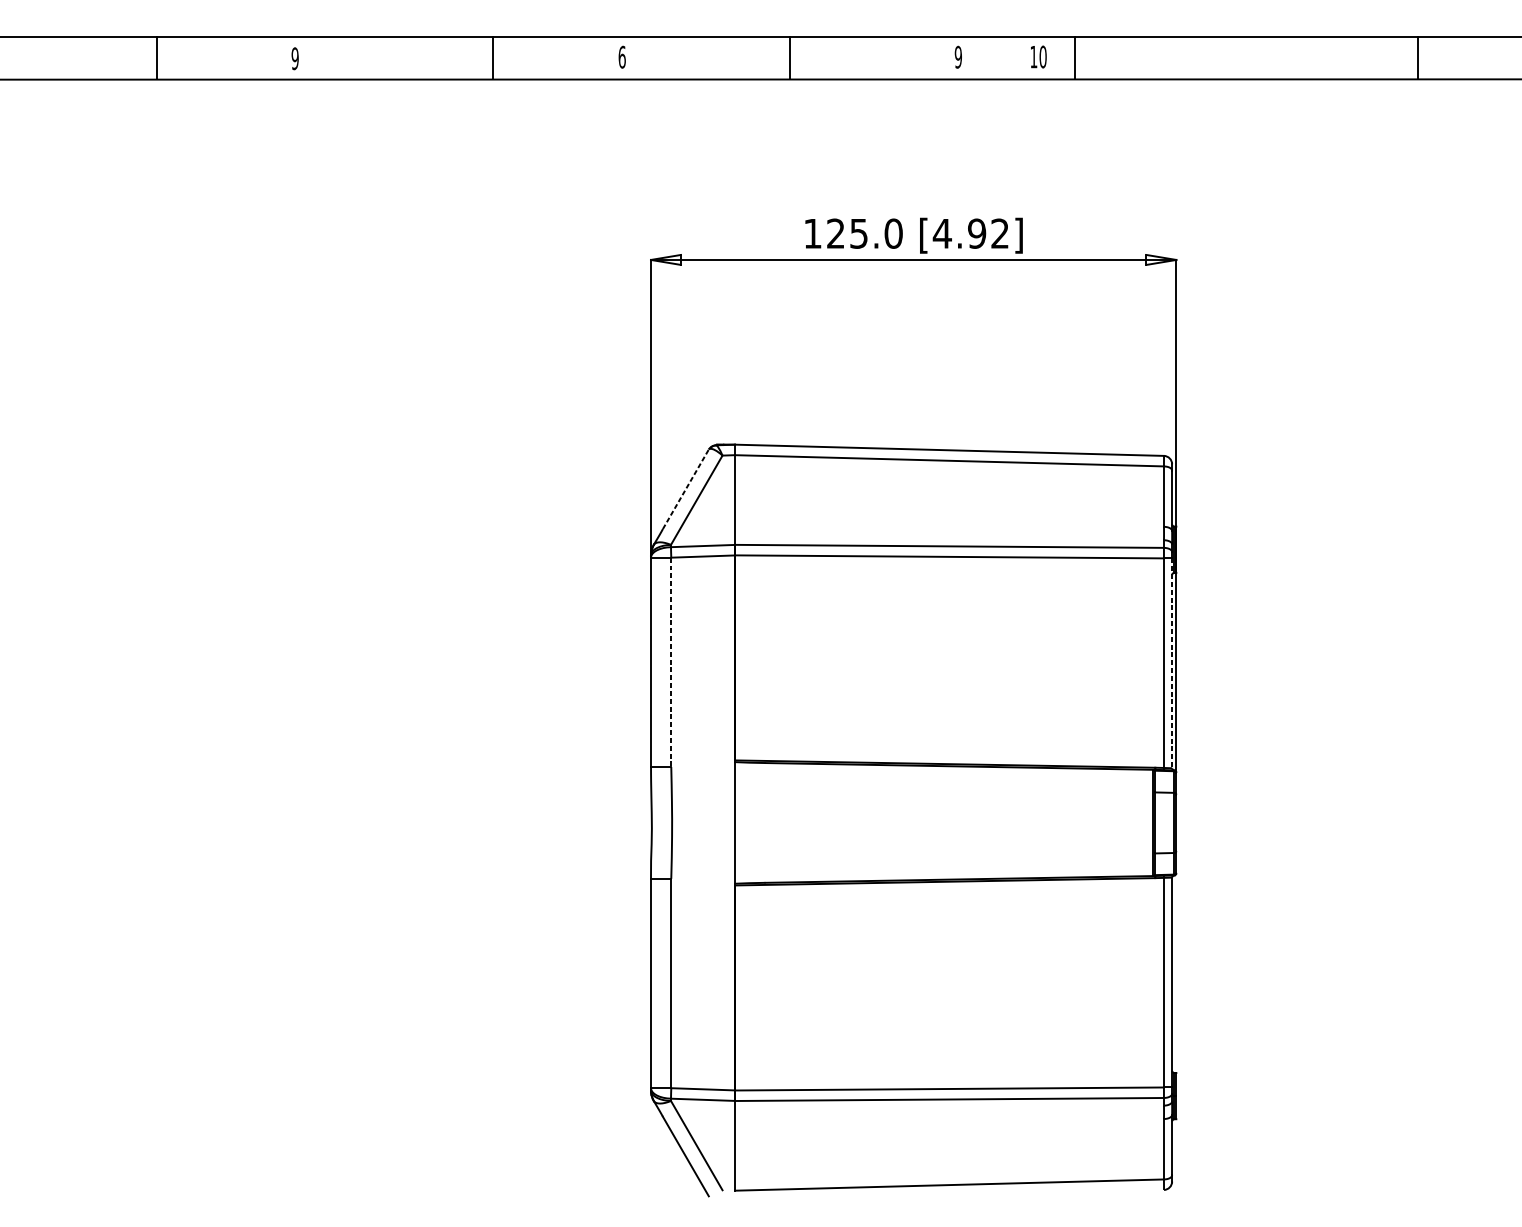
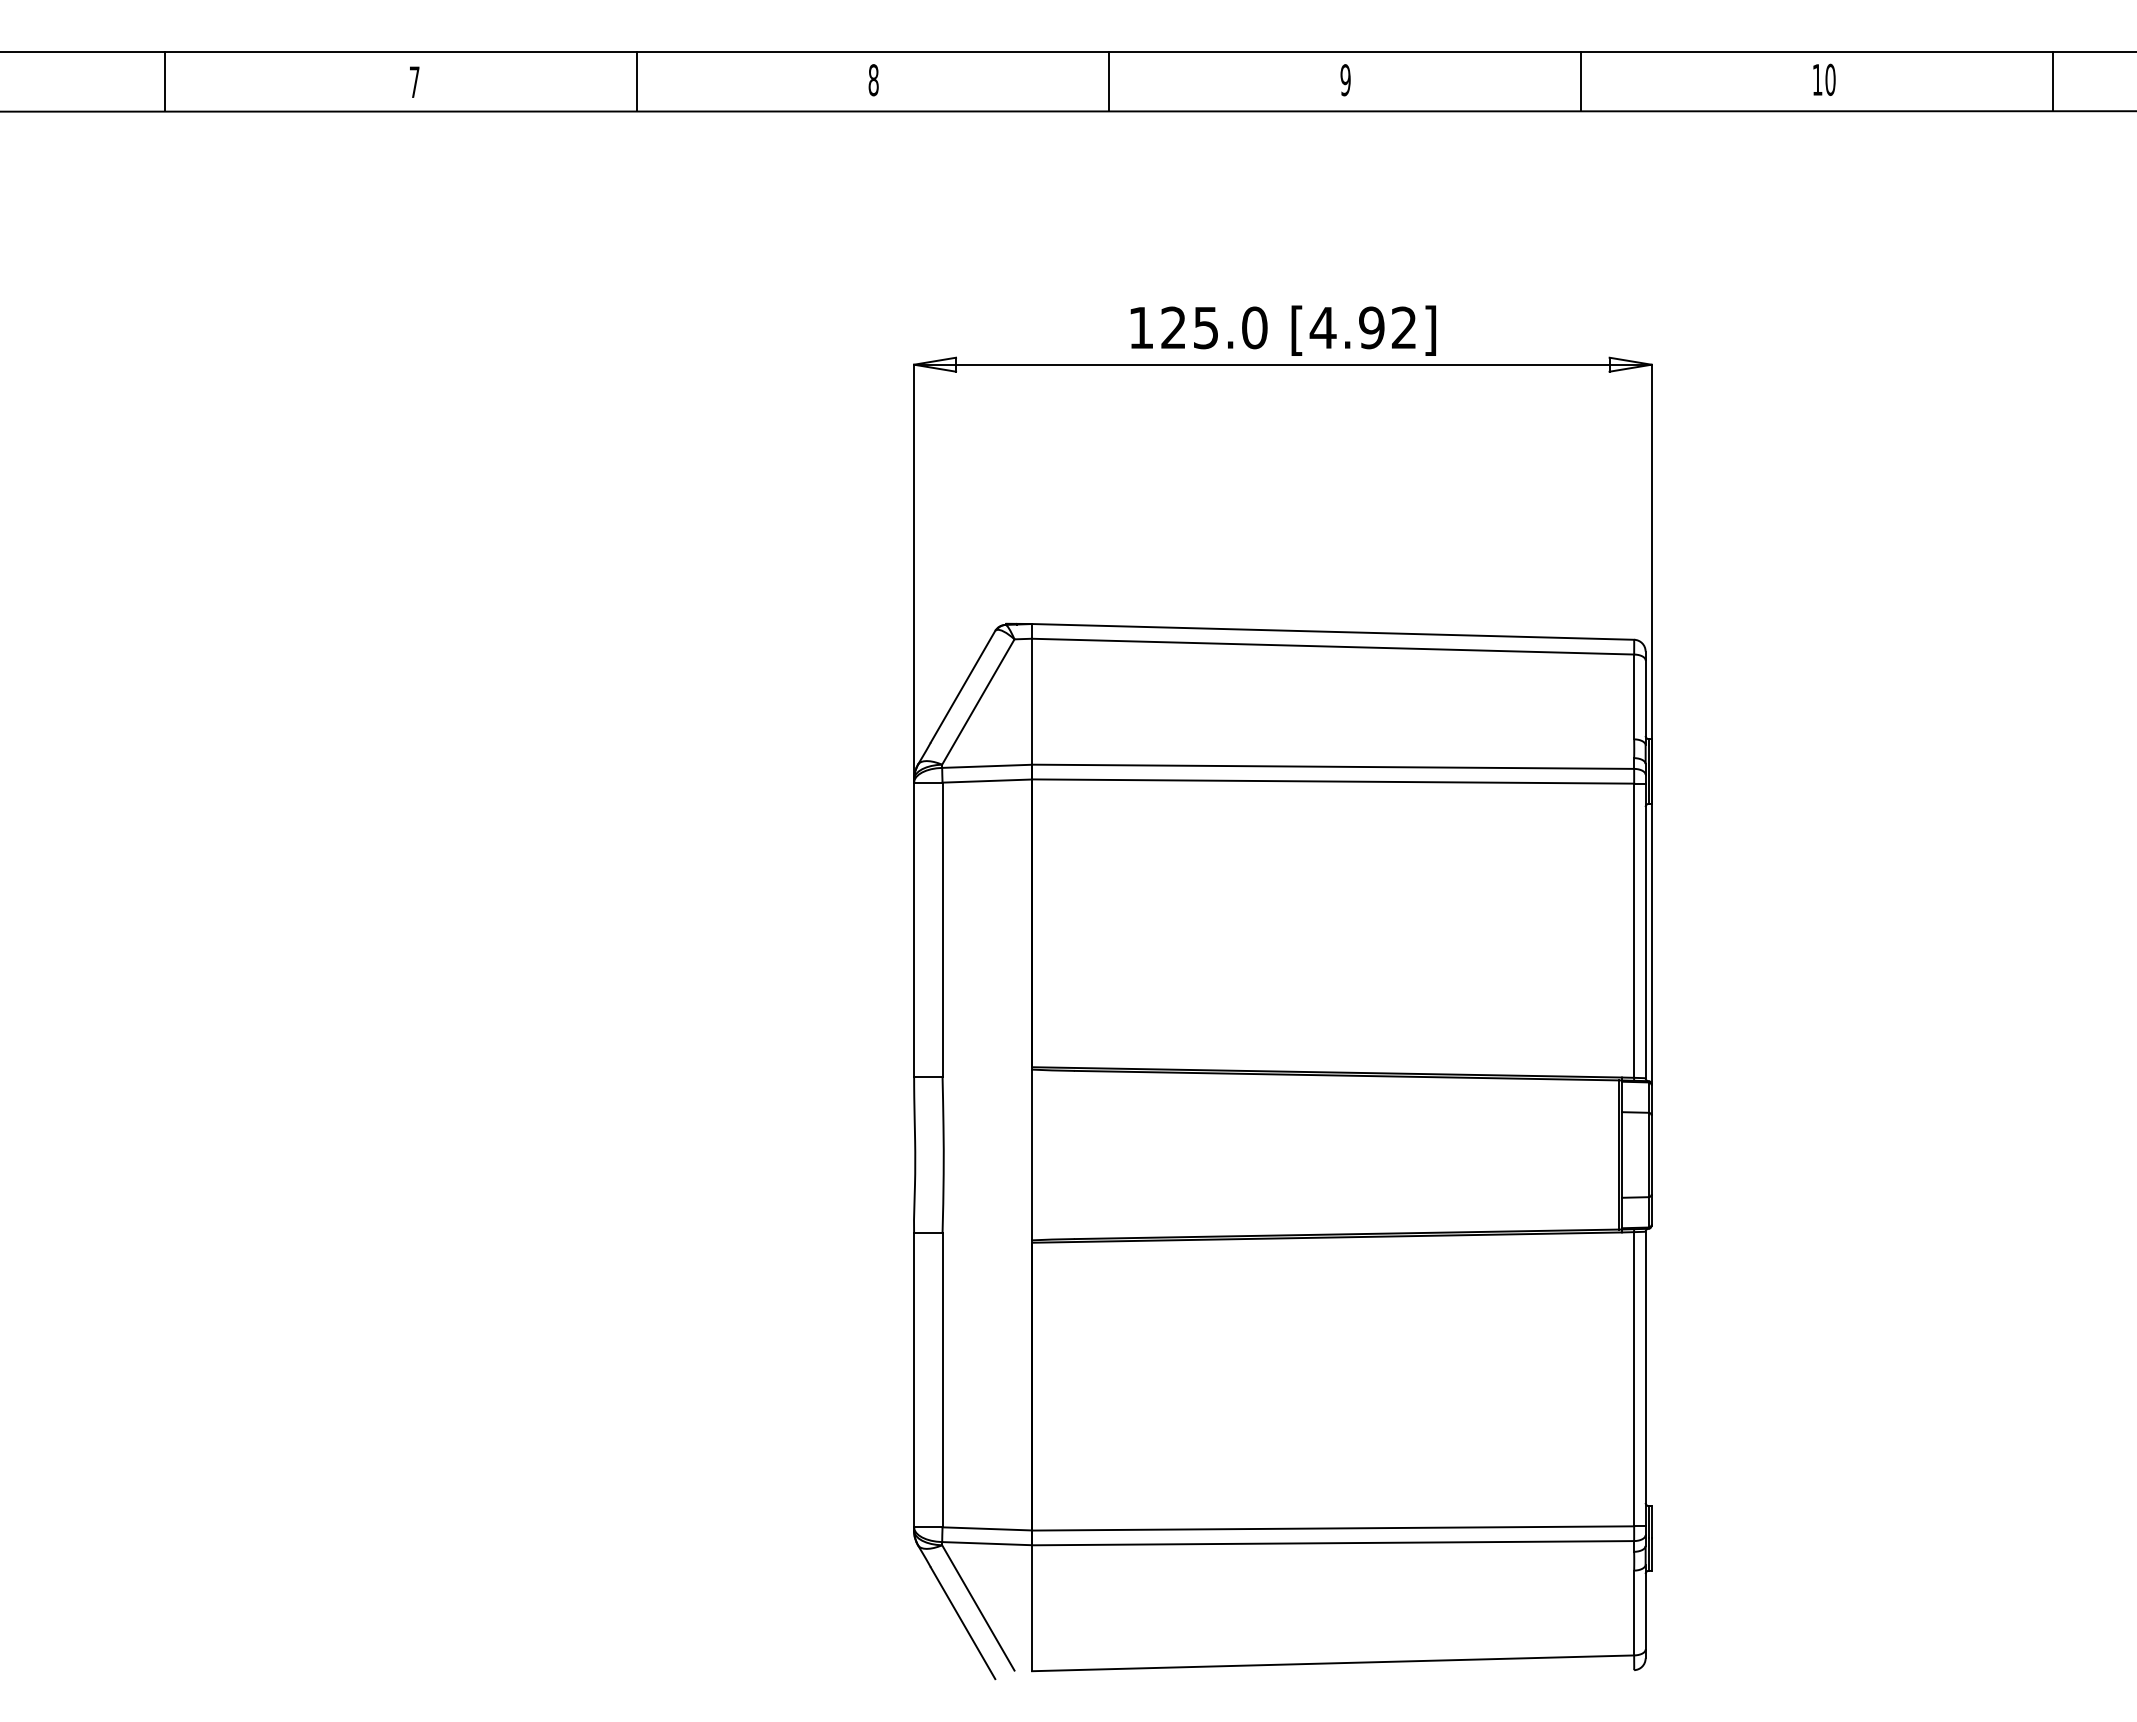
text: (1038, 56) -> (1824, 79), moved
line: (156, 57) -> (164, 80), moved
line: (493, 57) -> (636, 80), moved
text: (622, 57) -> (873, 80), 6 -> 8
line: (1075, 57) -> (1580, 80), moved
line: (1417, 57) -> (2052, 80), moved
text: (295, 58) -> (414, 82), 9 -> 7
line: (686, 489) -> (963, 686), dashed -> solid
line: (671, 662) -> (942, 929), dashed -> solid
line: (1172, 663) -> (1645, 931), dashed -> solid

